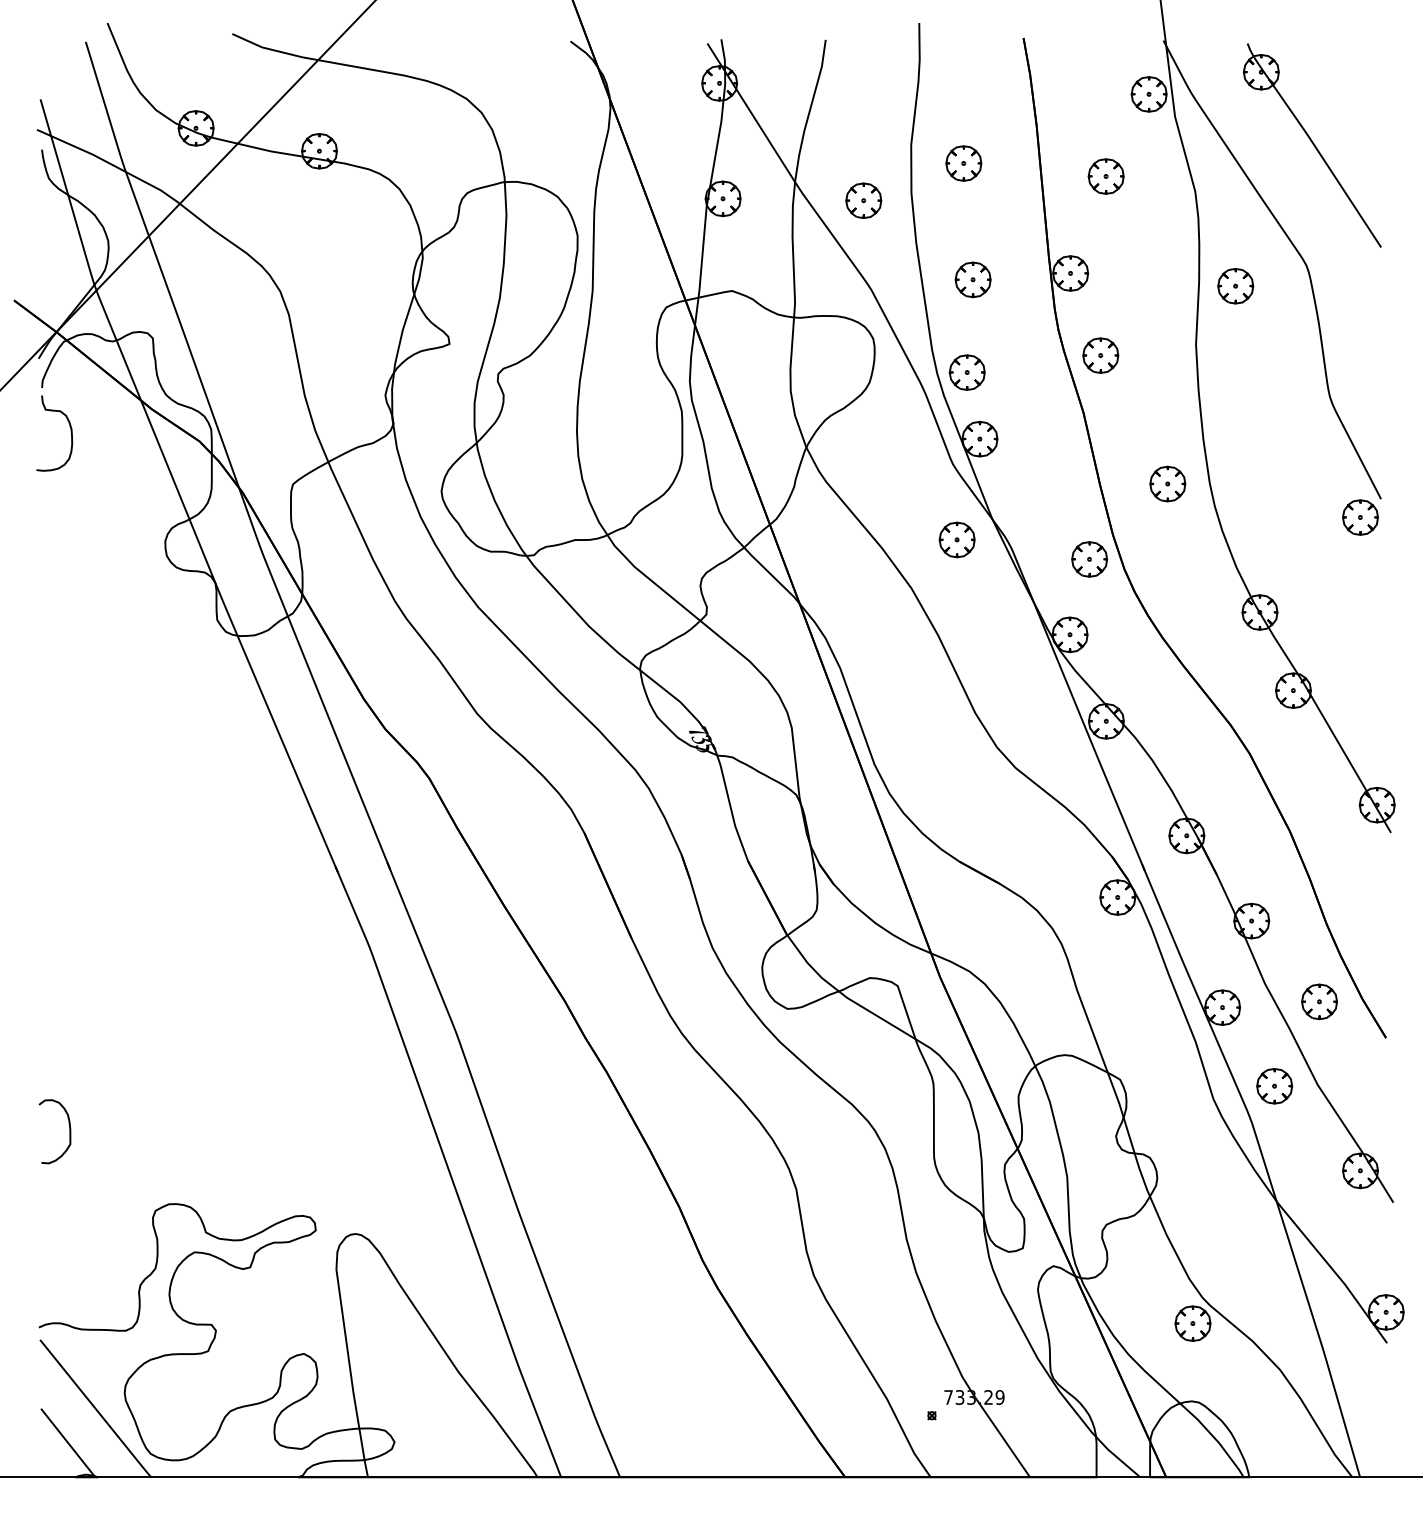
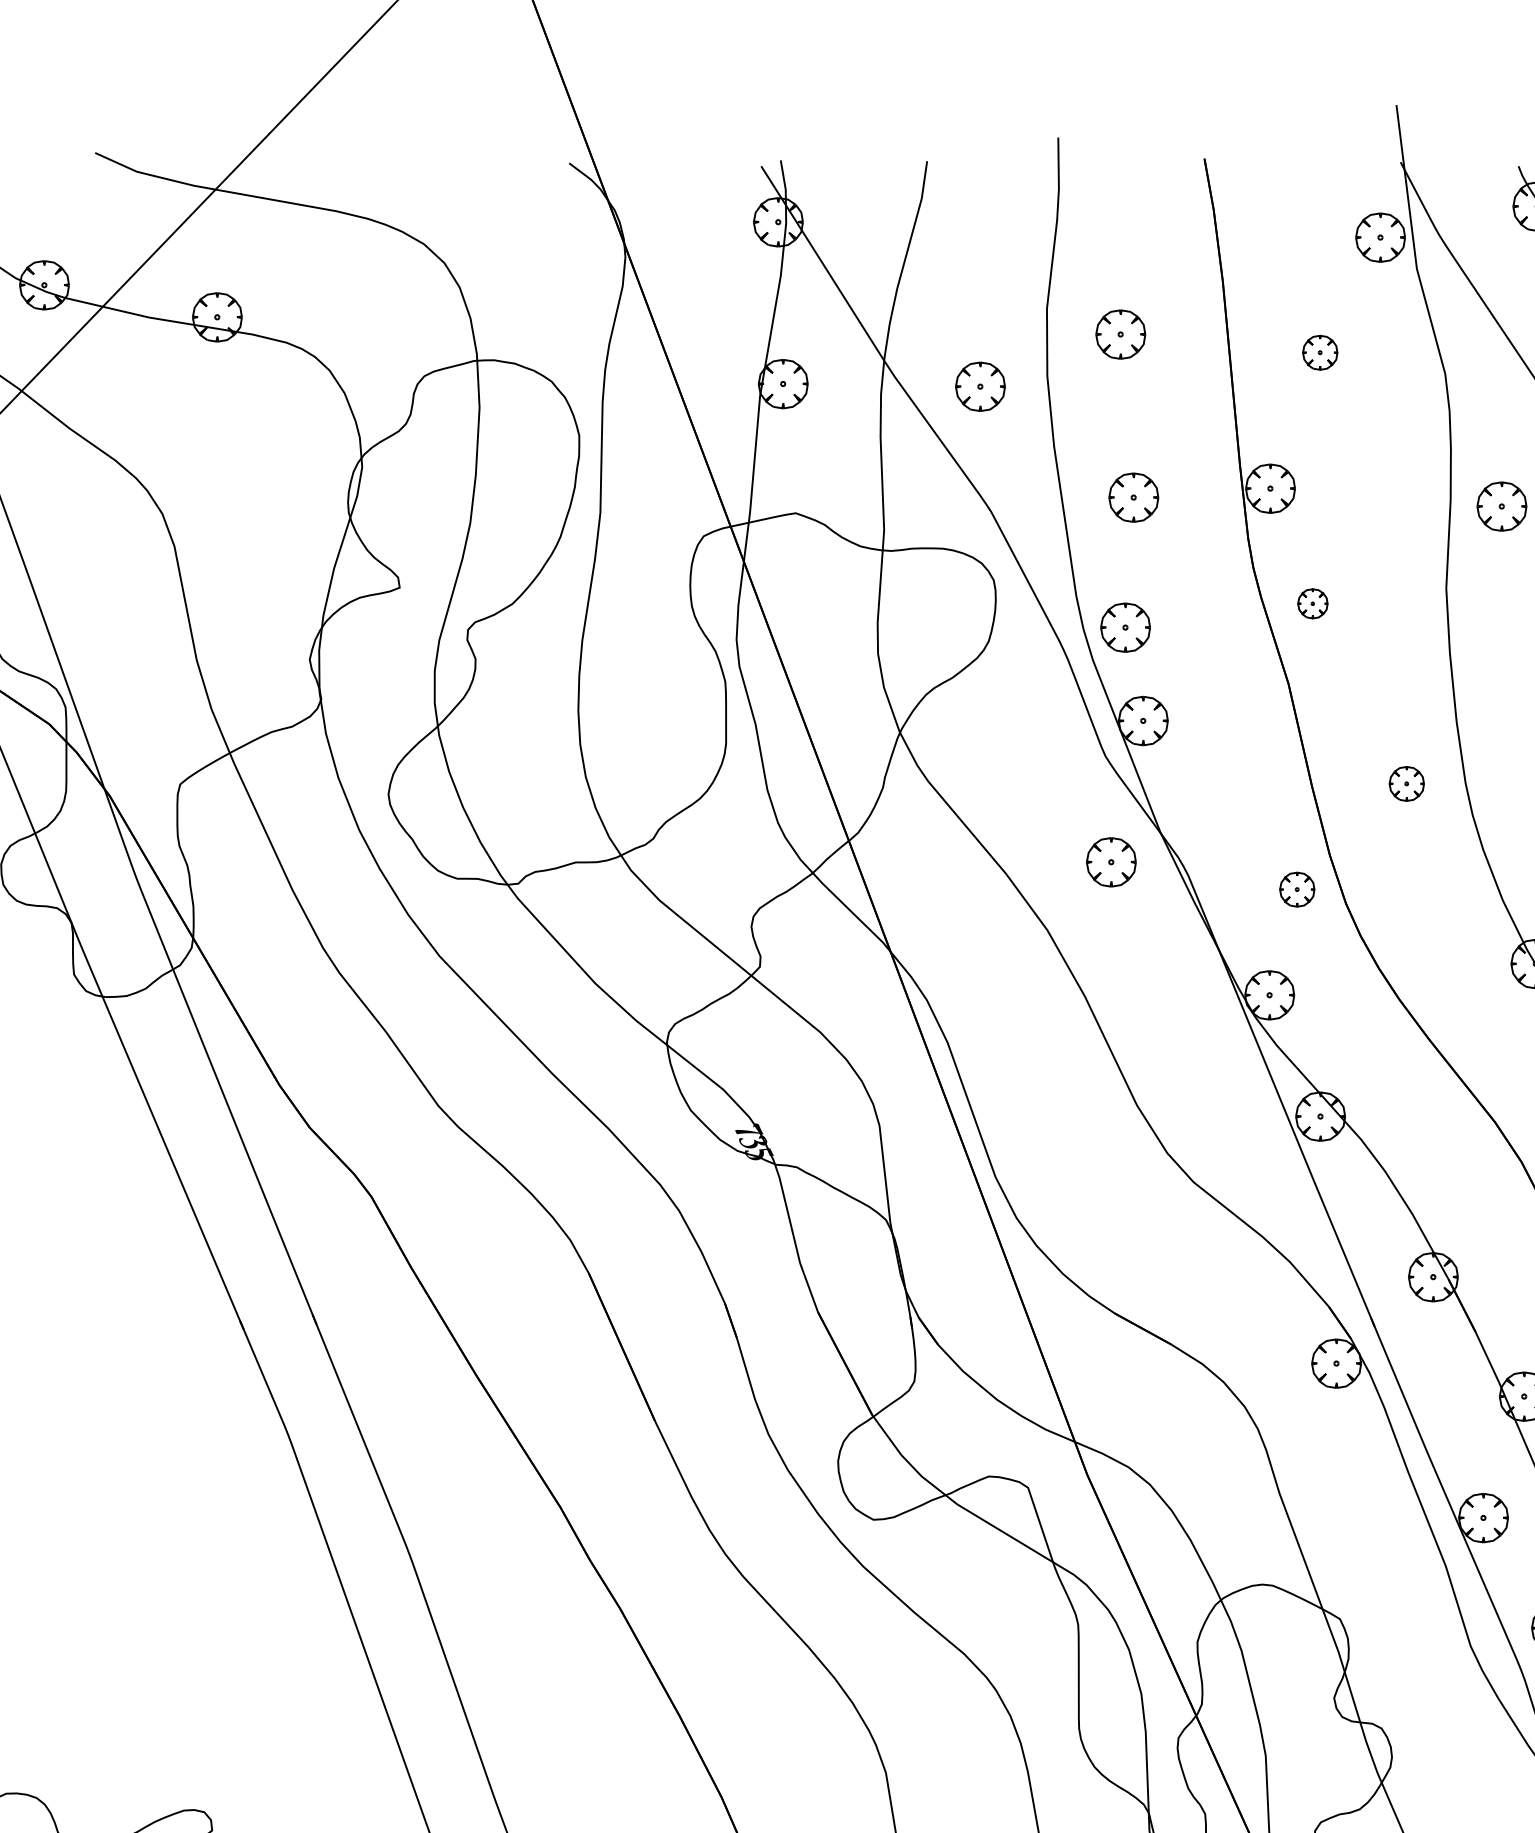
part: (1105, 176) -> (1319, 352), size x0.7
part: (1100, 355) -> (1312, 603), size x0.6
part: (1167, 483) -> (1406, 783), size x0.7
part: (1089, 559) -> (1296, 889), size x0.7

